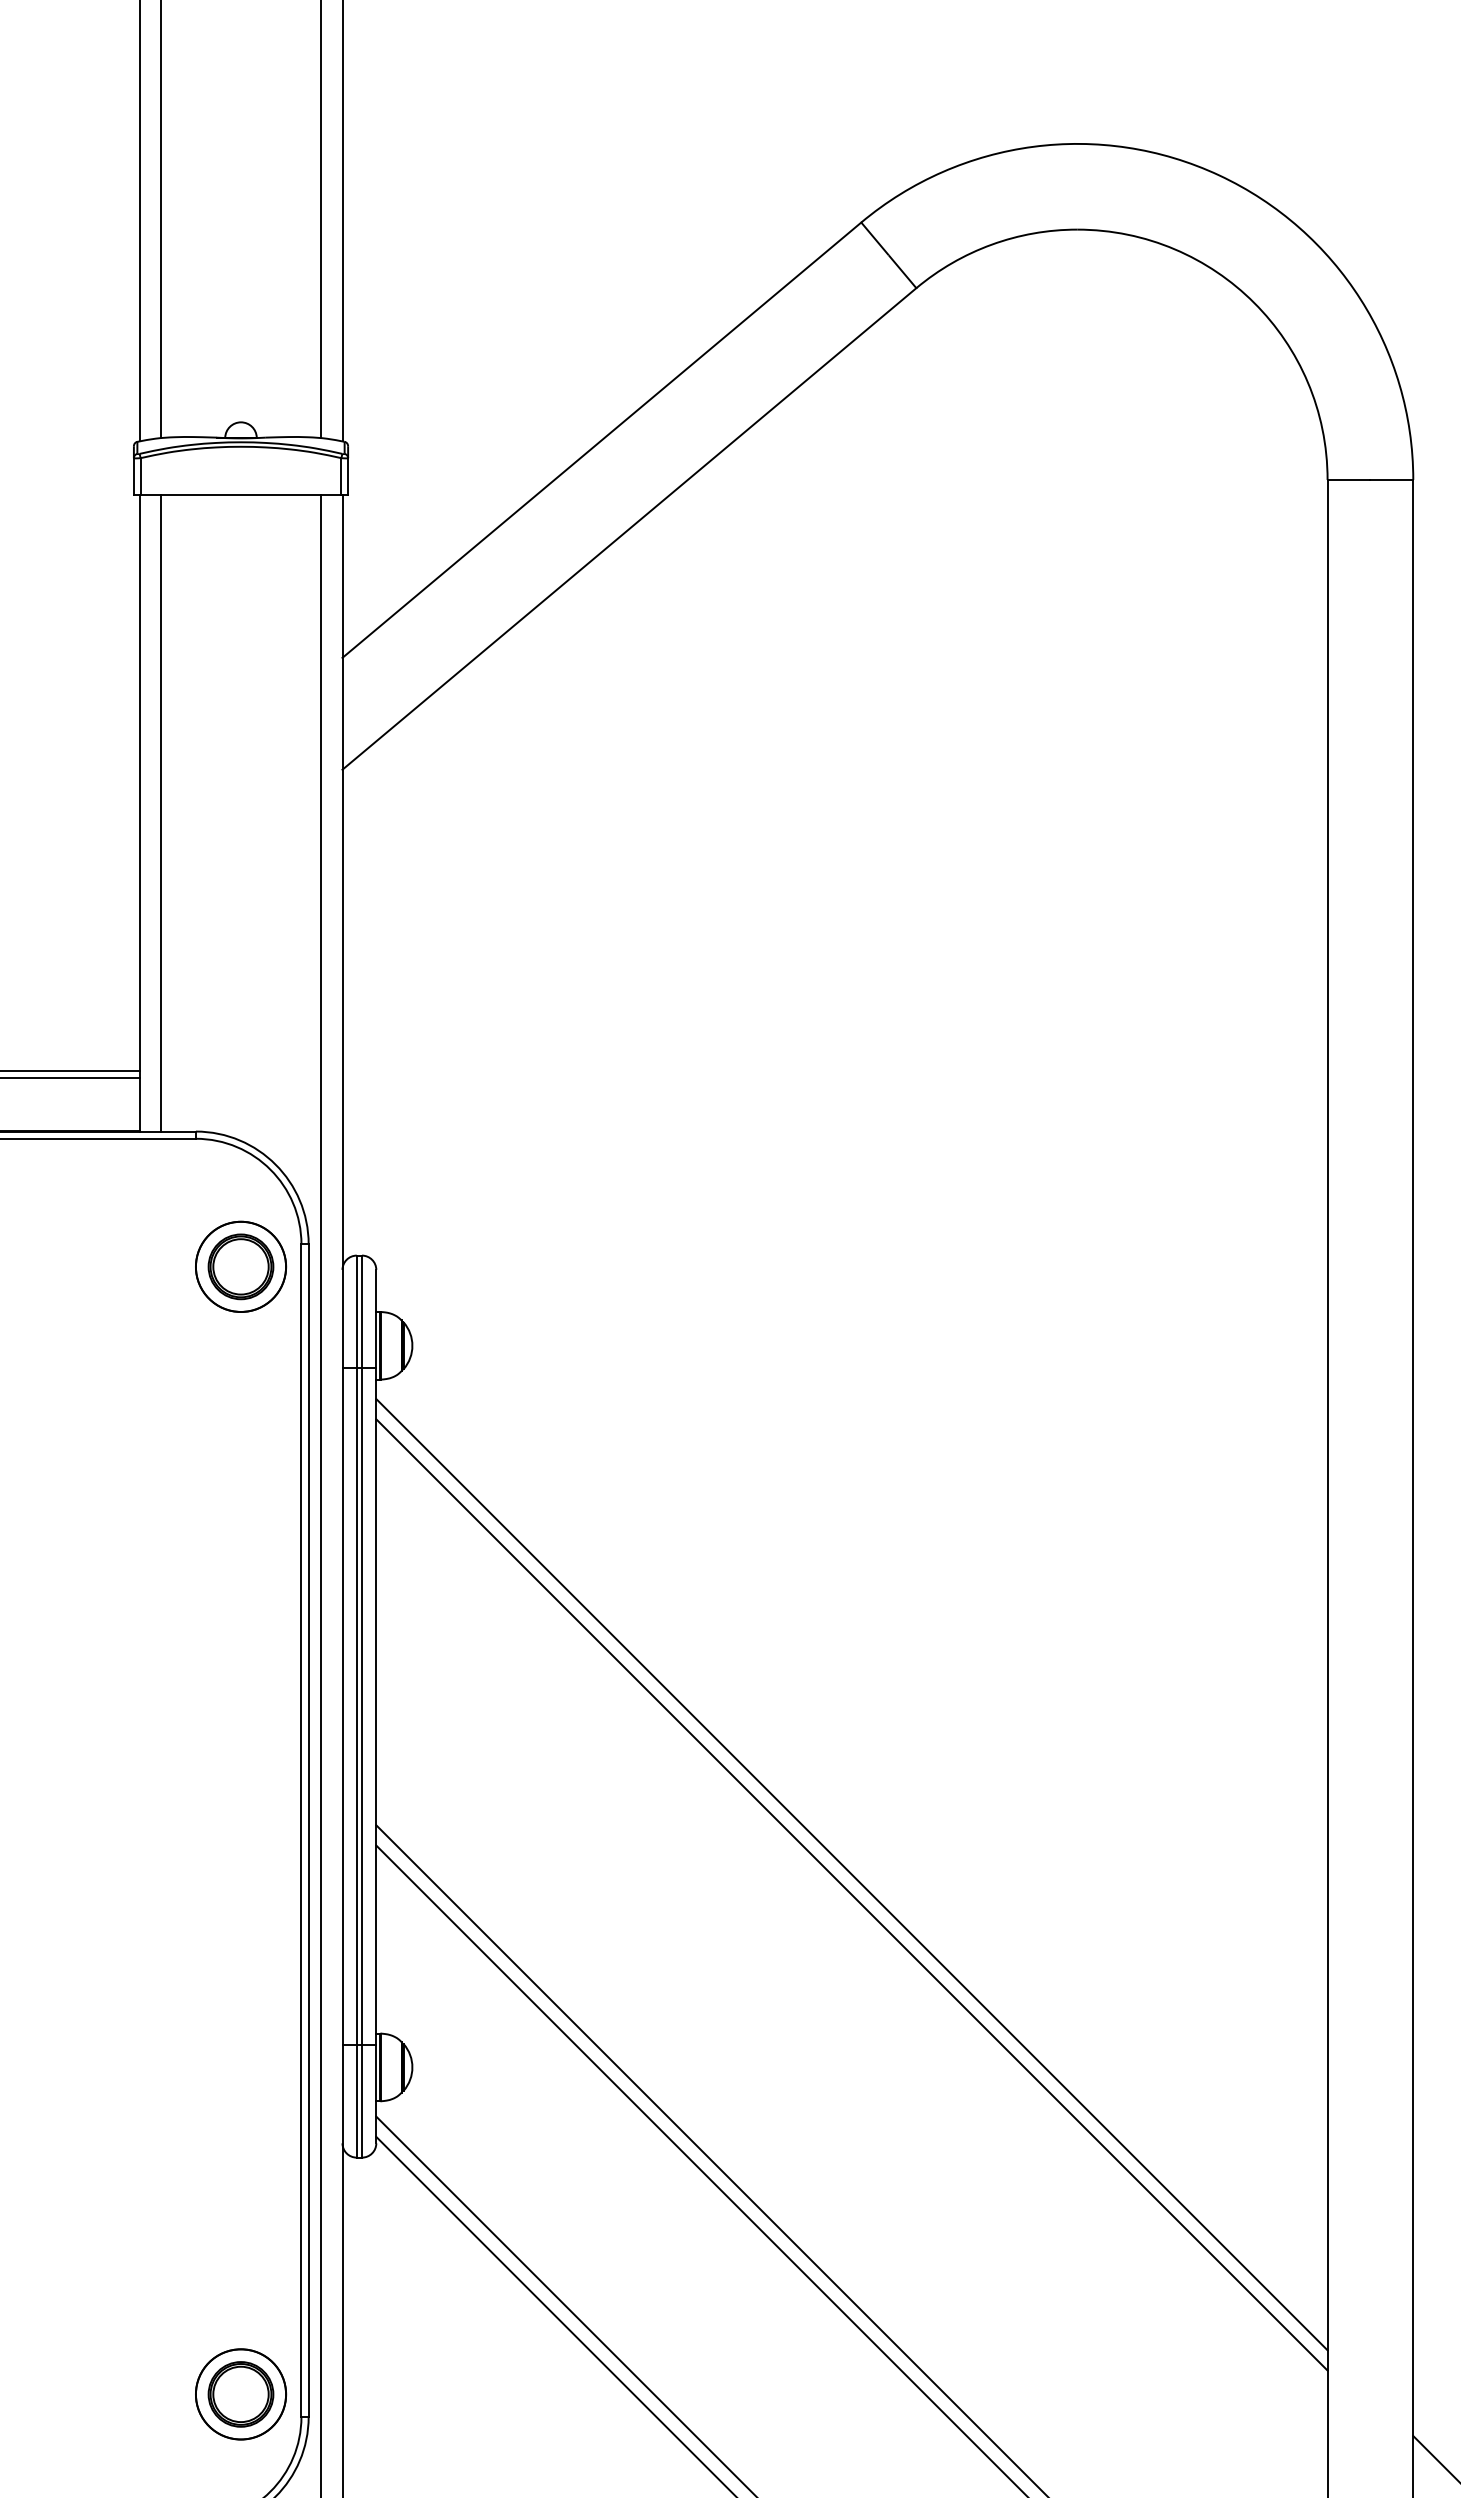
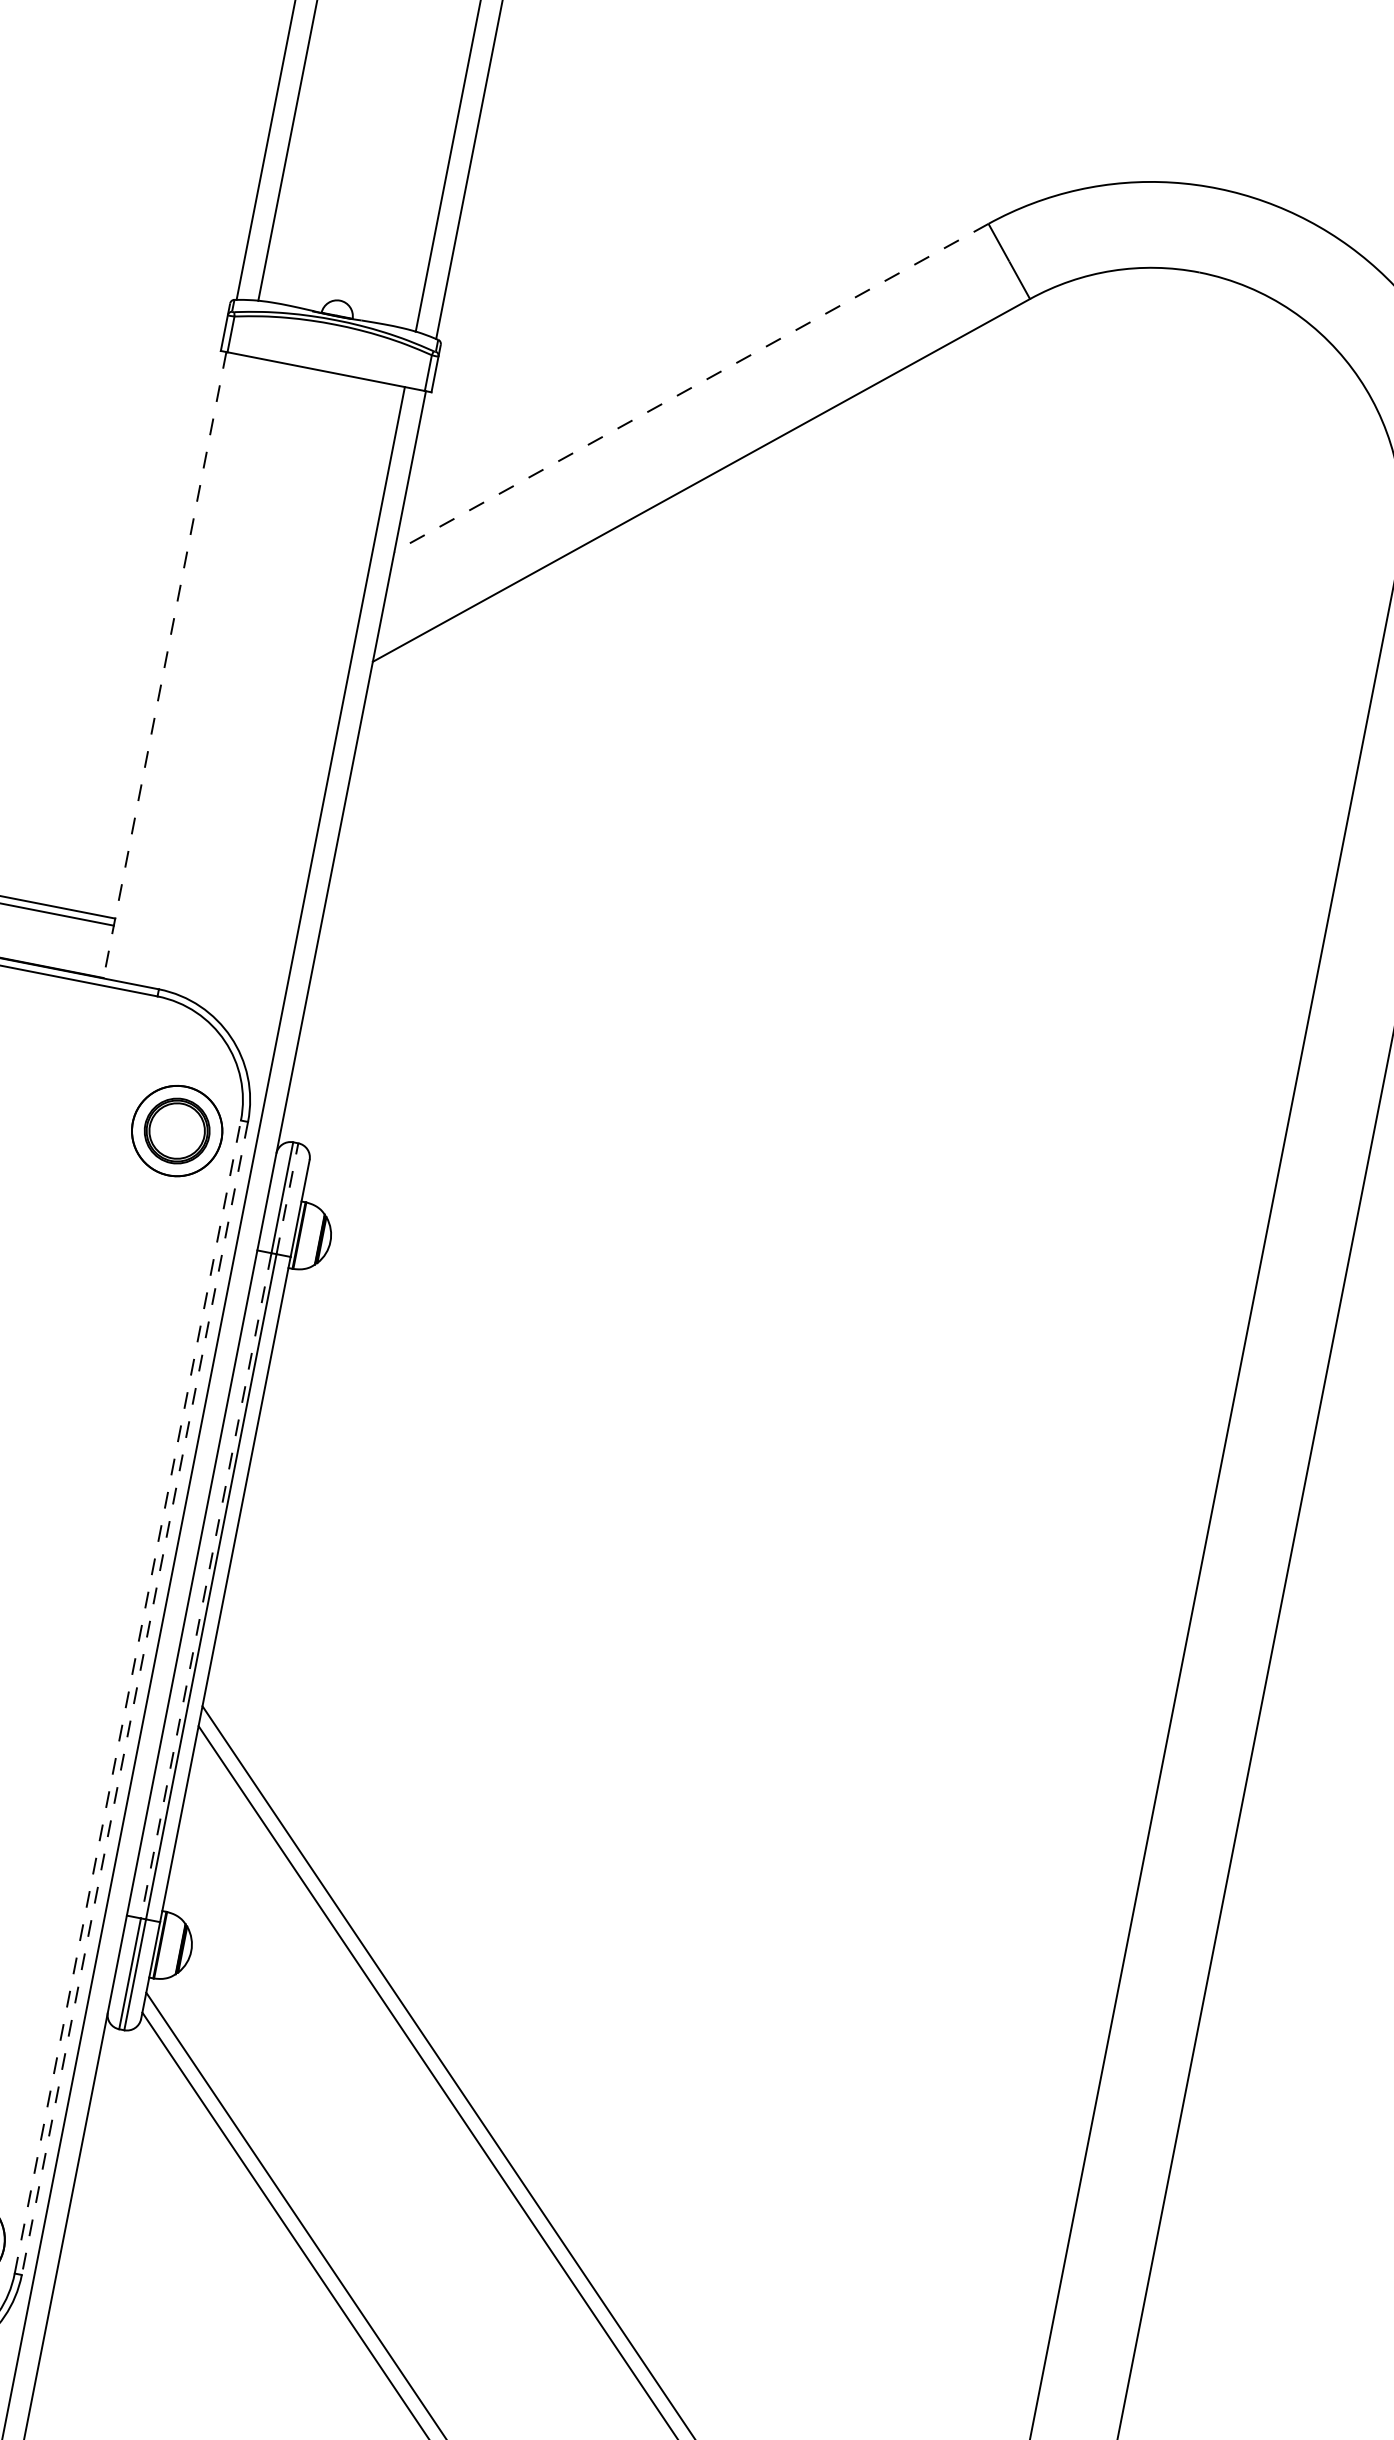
line: (601, 440) -> (691, 388), solid -> dashed
line: (160, 812) -> (185, 668), removed
line: (139, 813) -> (164, 665), solid -> dashed
line: (362, 1311) -> (288, 1198), solid -> dashed
line: (356, 1707) -> (205, 1586), solid -> dashed
line: (301, 1830) -> (127, 1696), solid -> dashed
line: (308, 1831) -> (134, 1699), solid -> dashed
line: (851, 1874) -> (660, 1846), removed
line: (851, 1894) -> (656, 1865), removed

